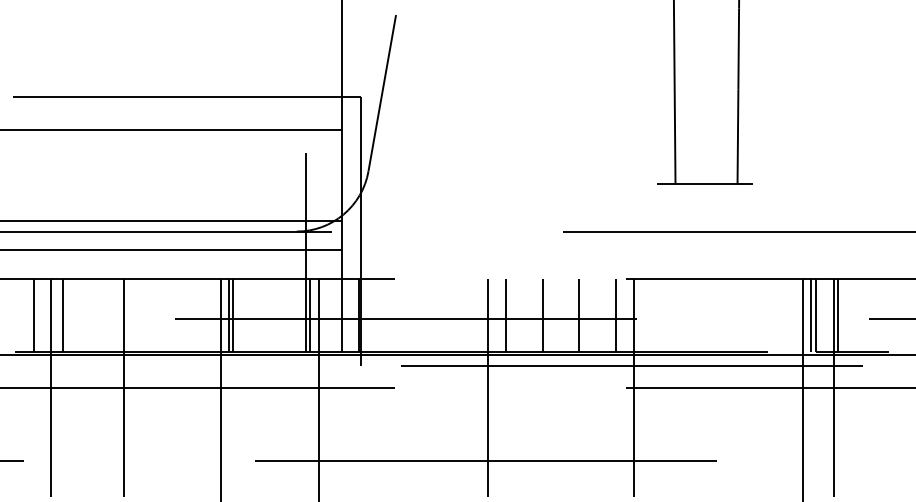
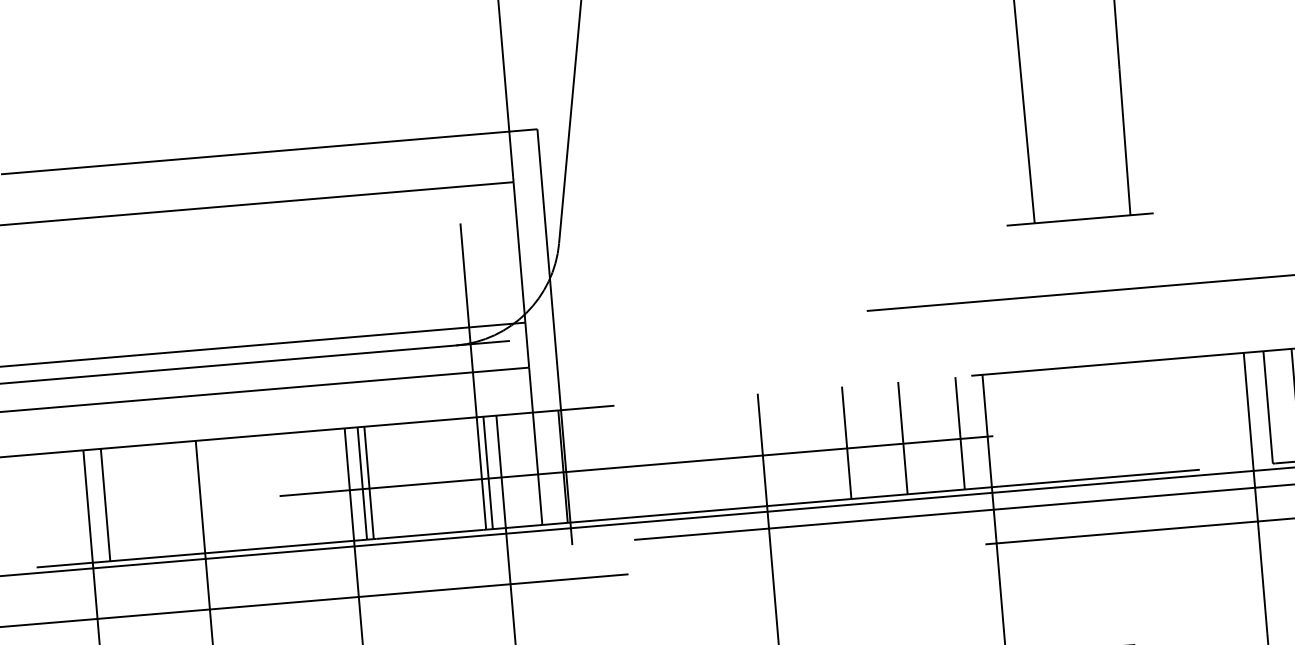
line: (33, 314) -> (60, 507), removed
line: (505, 314) -> (789, 446), removed
line: (811, 314) -> (1261, 406), removed

